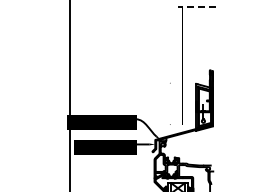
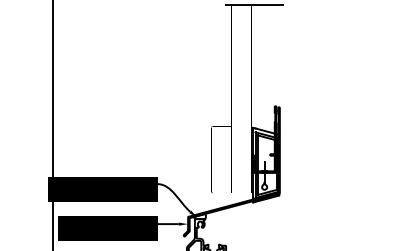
line: (196, 6) -> (253, 4), dashed -> solid

